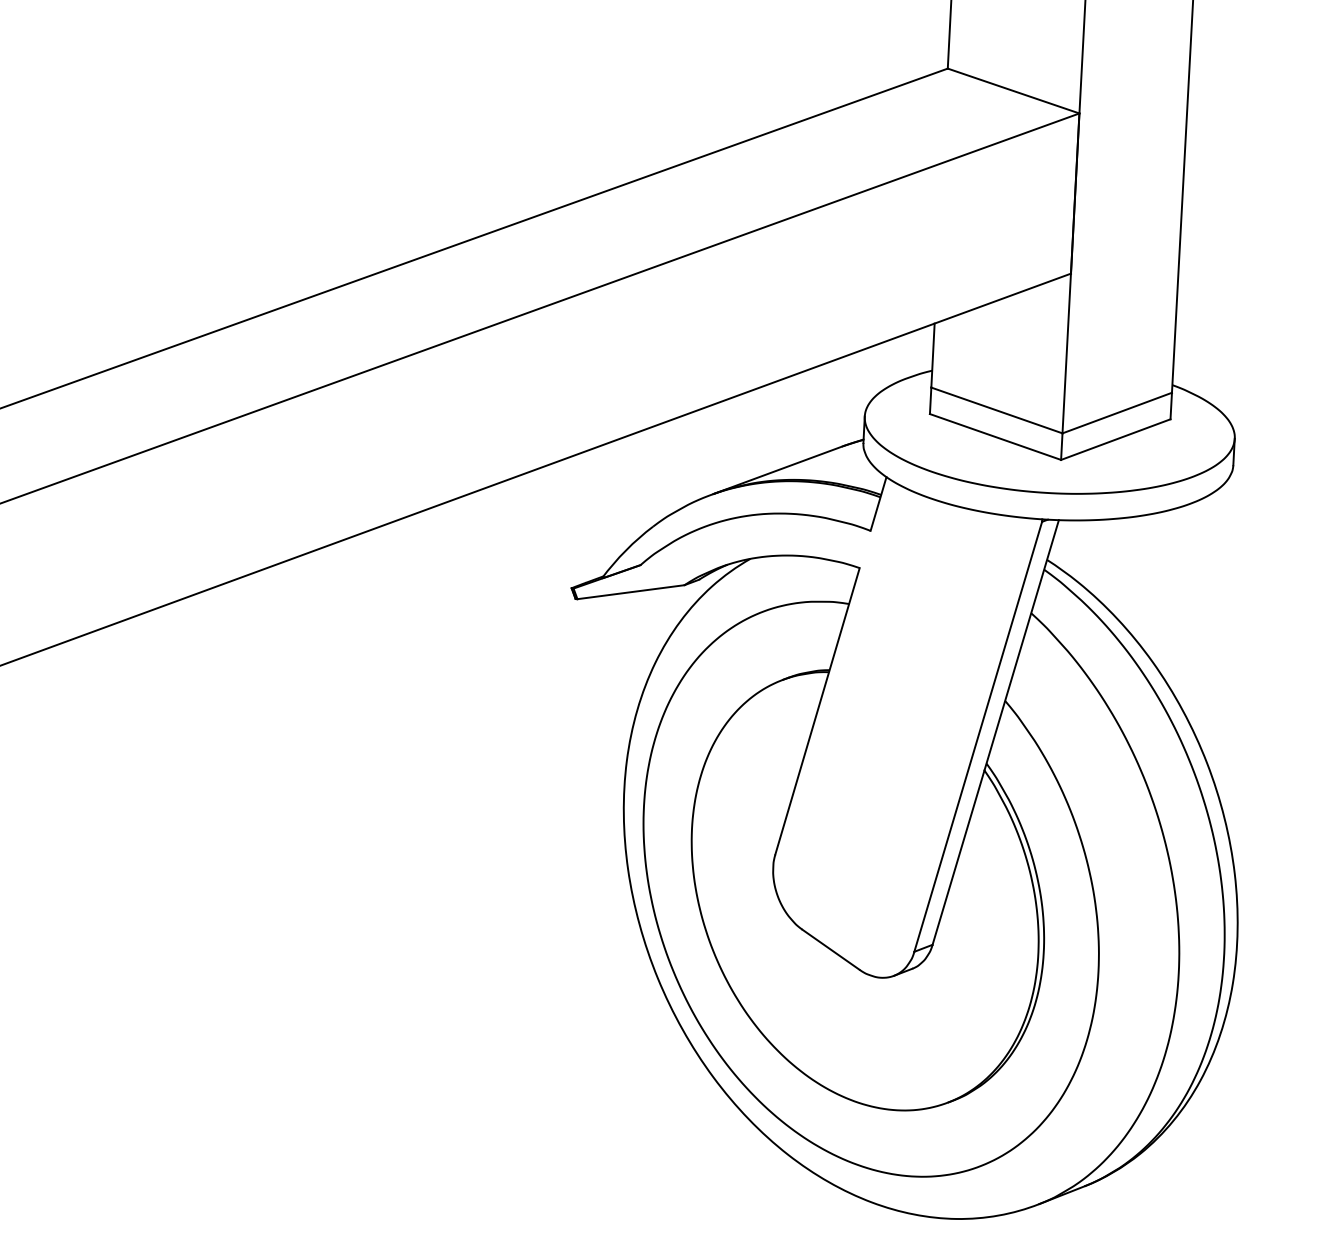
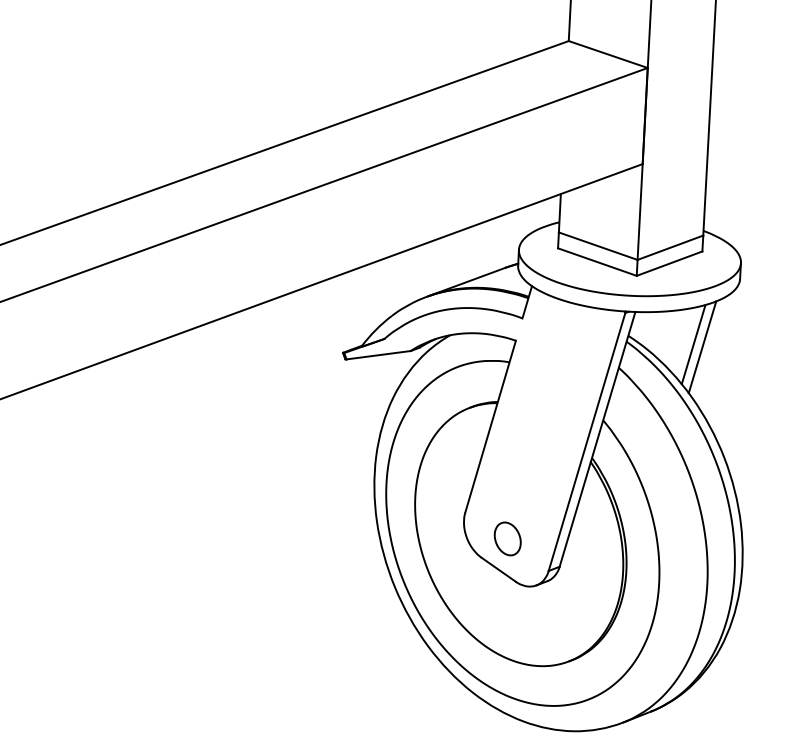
line: (1155, 574) -> (693, 344), added
line: (1170, 579) -> (702, 347), added
part: (845, 897) -> (507, 538), added

